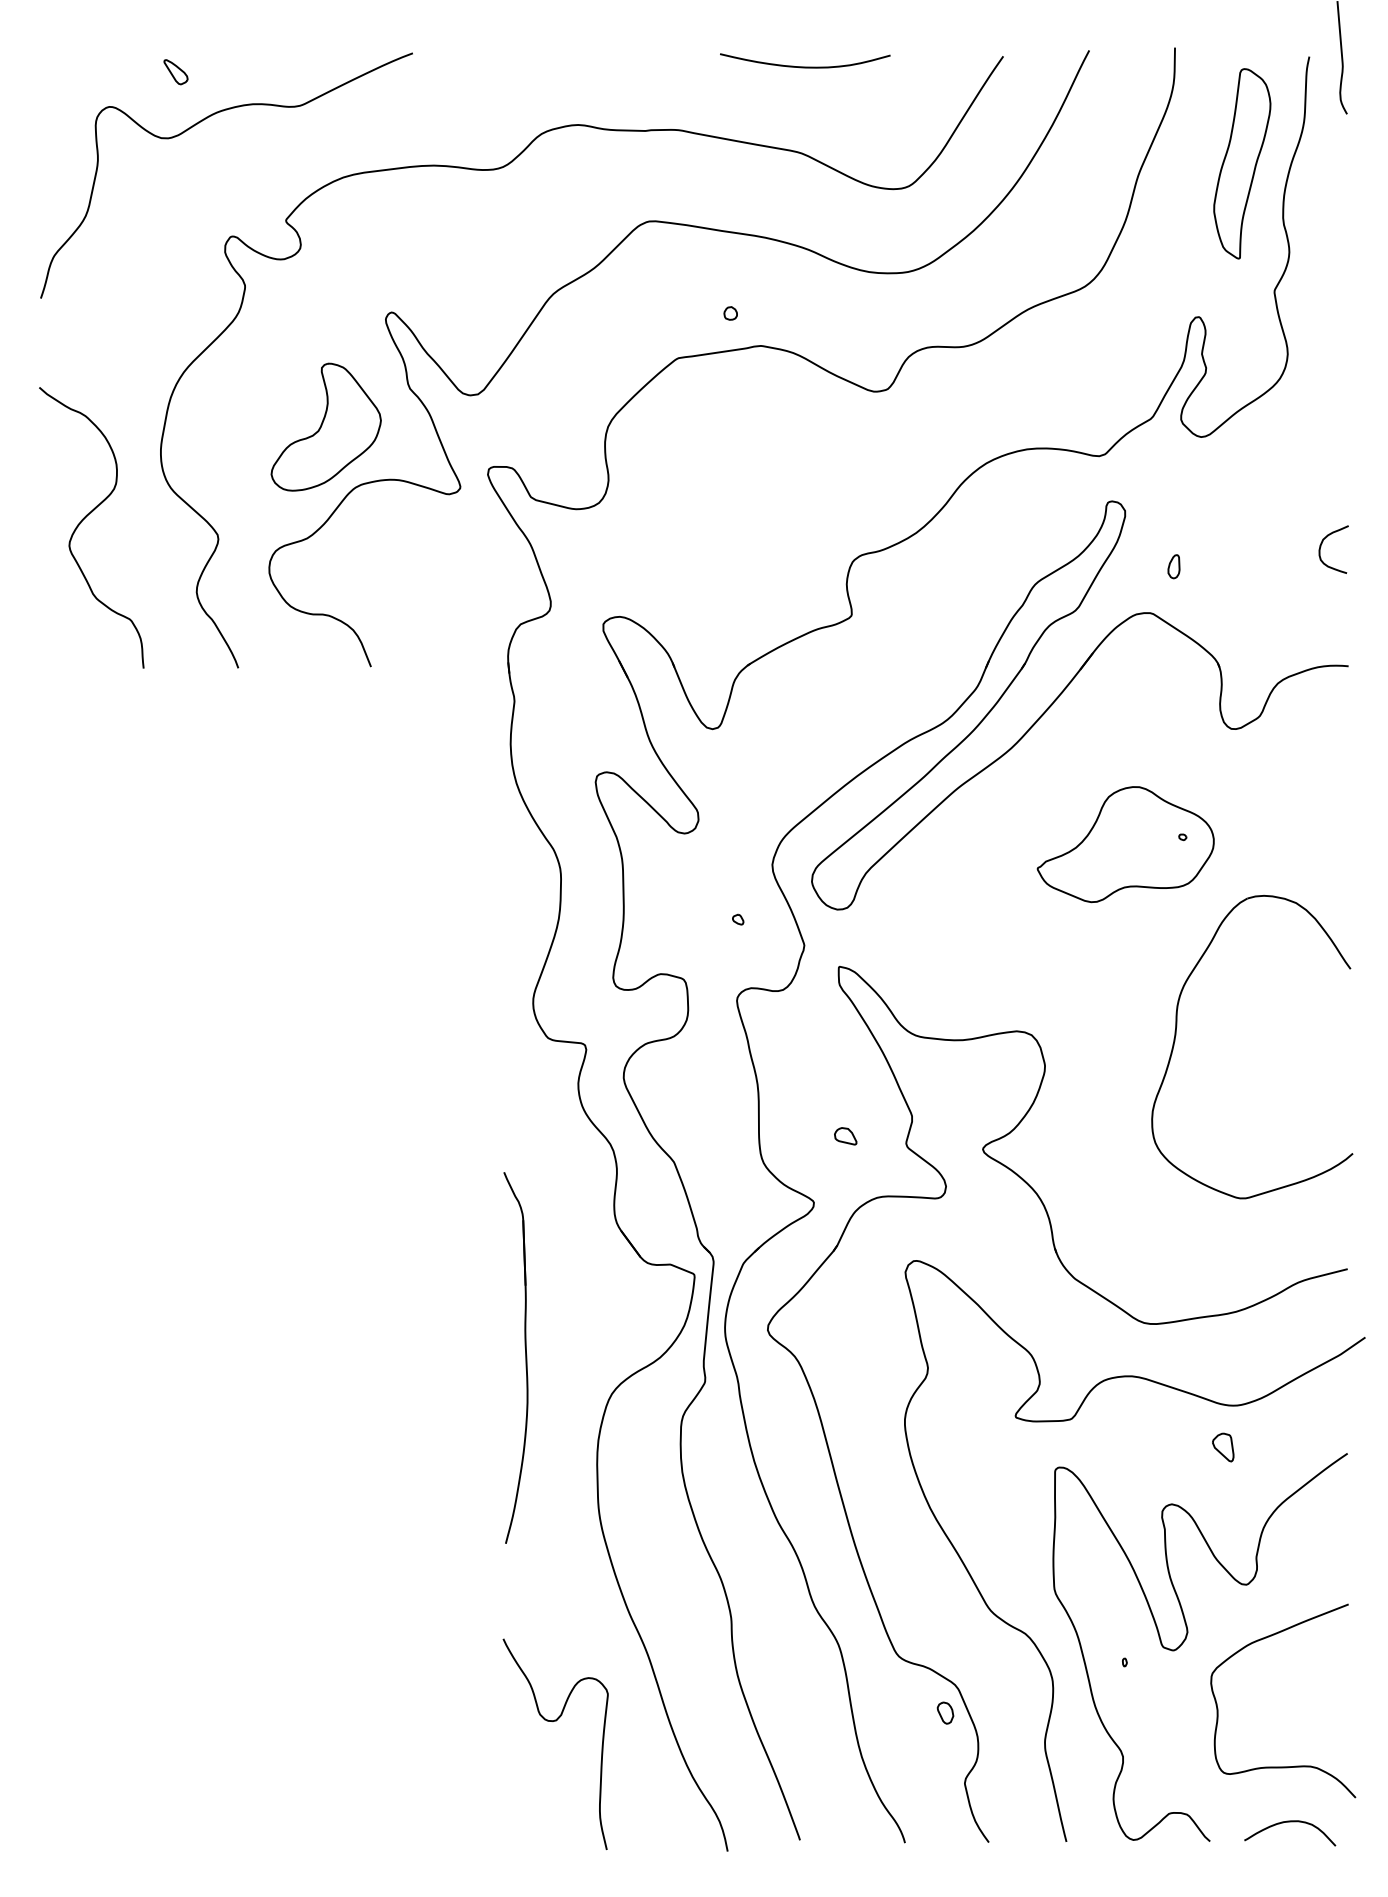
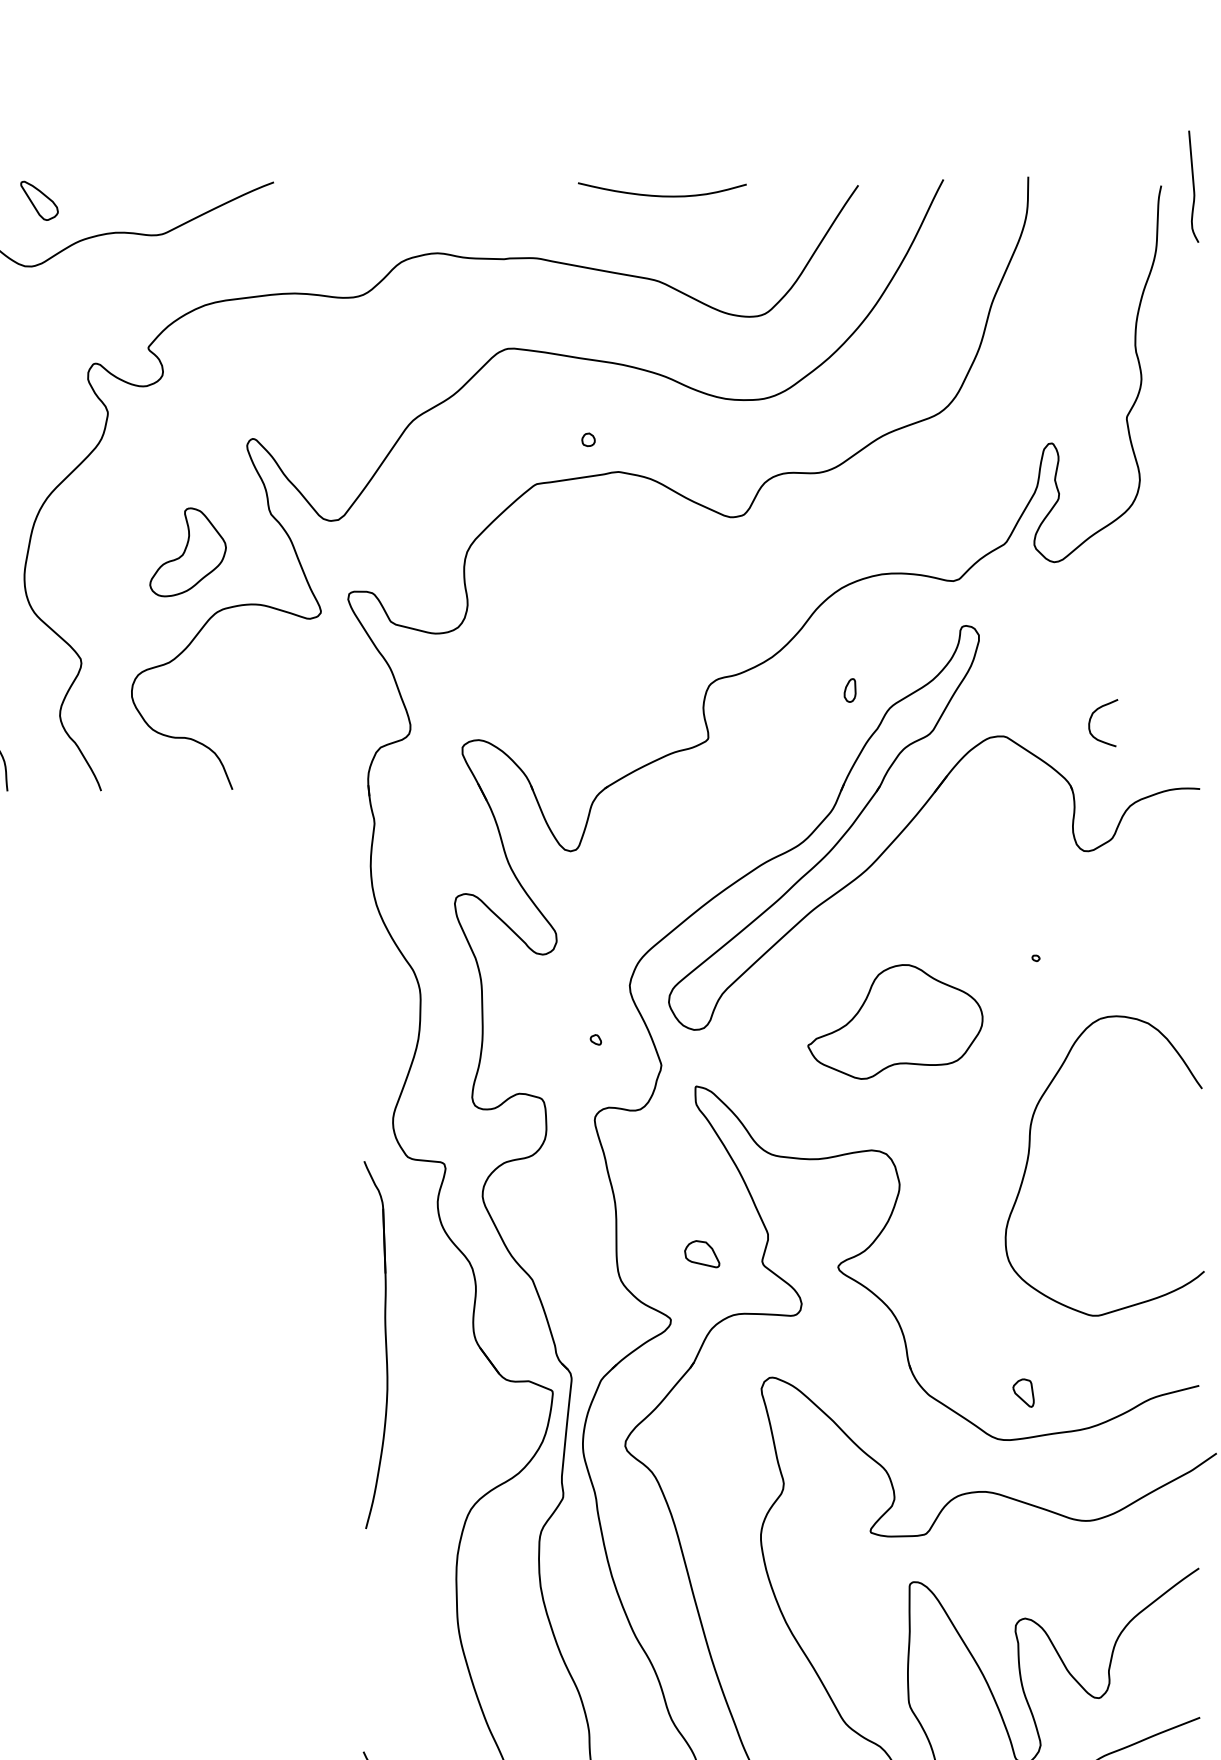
part: (175, 72) -> (38, 201), size x1.6
part: (1242, 163) -> (1095, 291), removed
part: (325, 426) -> (187, 551), size x0.7
curve: (1321, 547) -> (1091, 720), moved
part: (1173, 566) -> (849, 690), moved
part: (1125, 844) -> (895, 1021), moved
part: (845, 1136) -> (702, 1254), size x1.6
part: (525, 1357) -> (385, 1344), moved
part: (1223, 1447) -> (1023, 1393), moved

